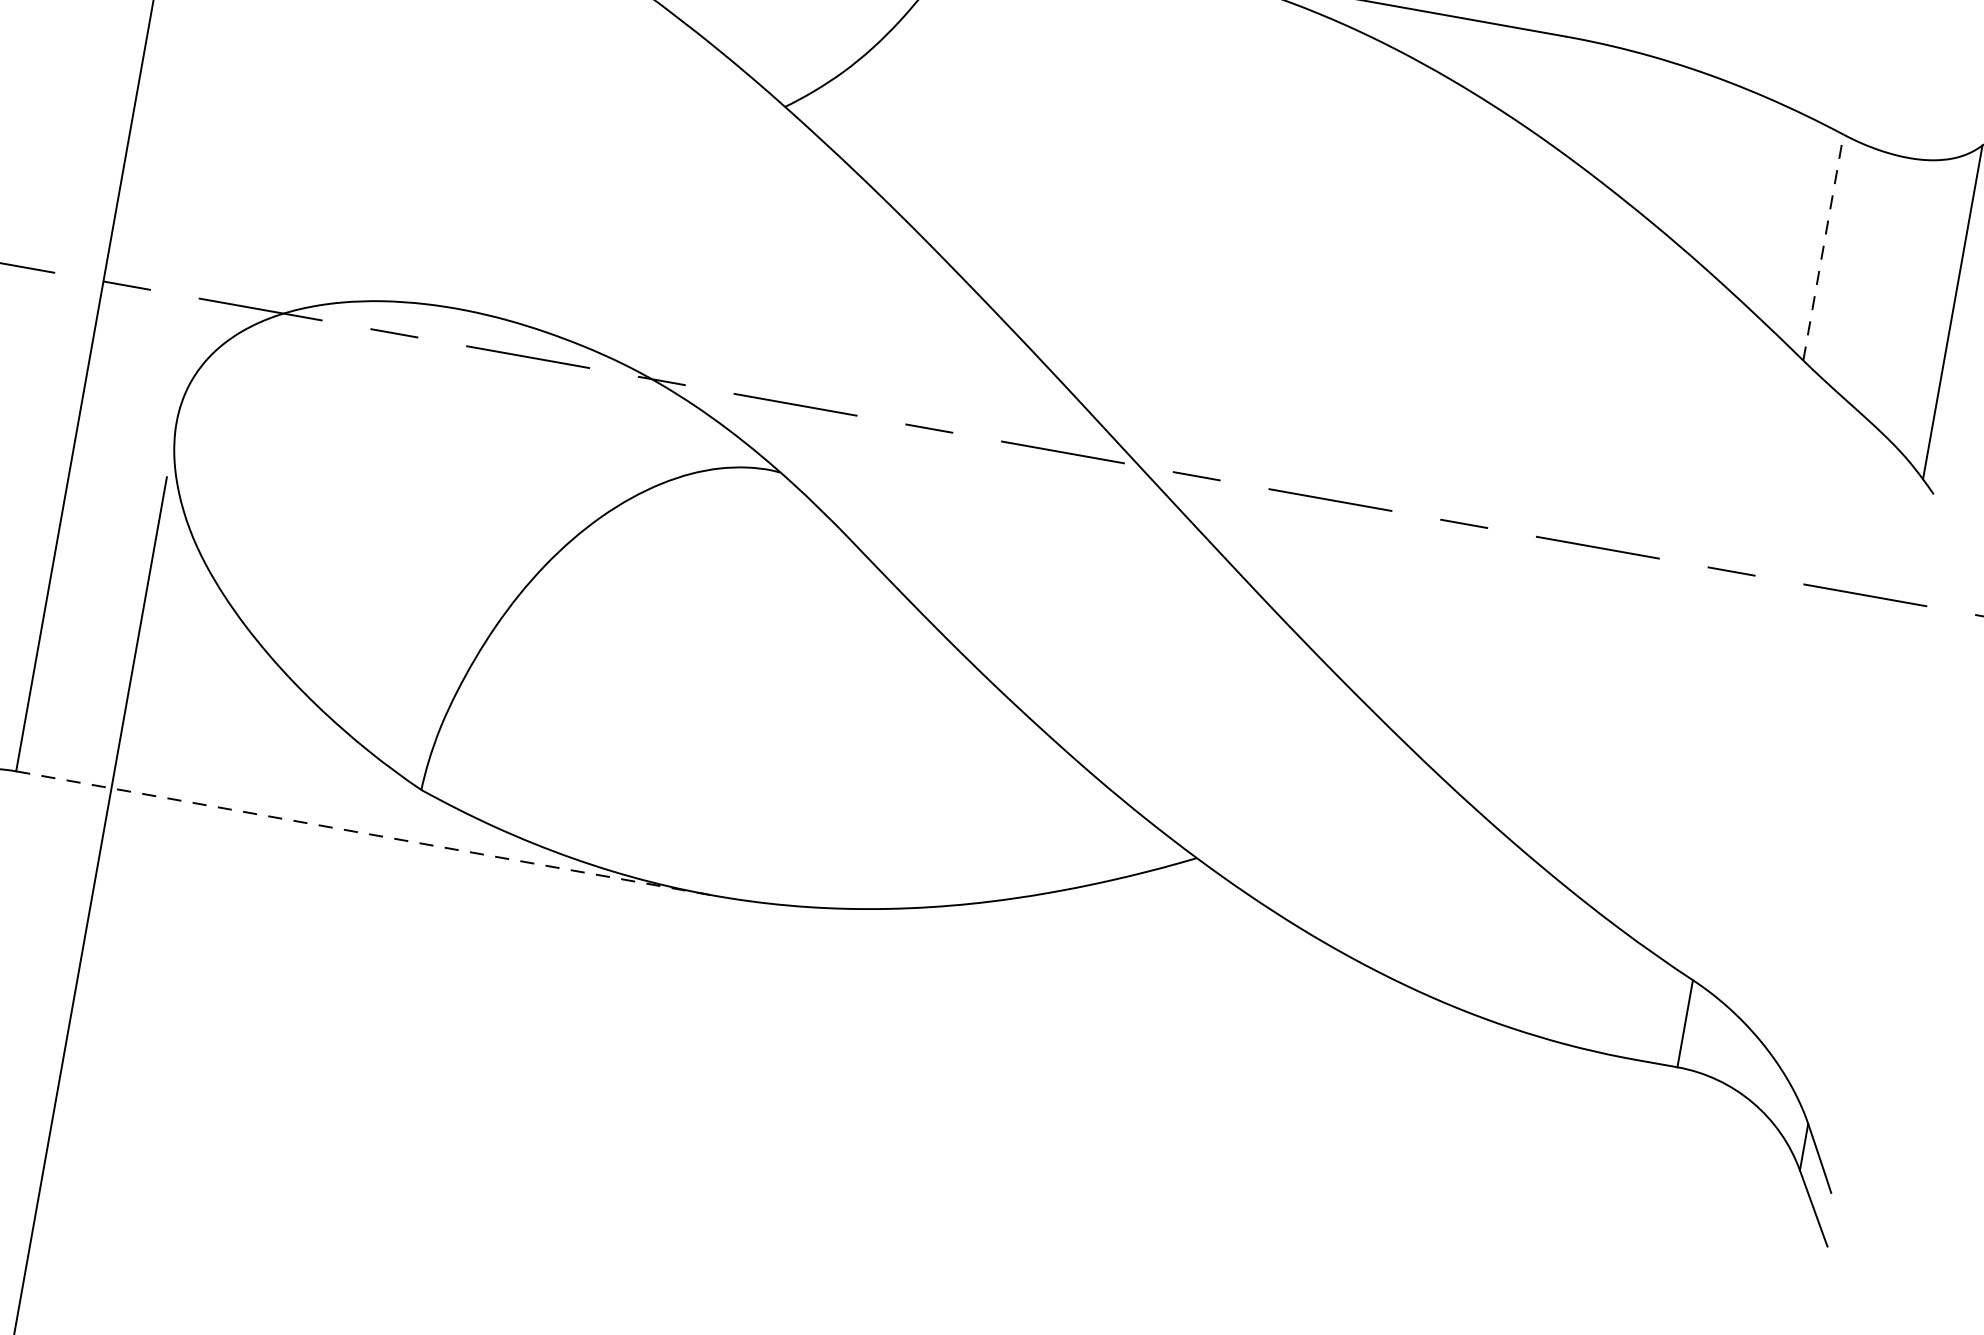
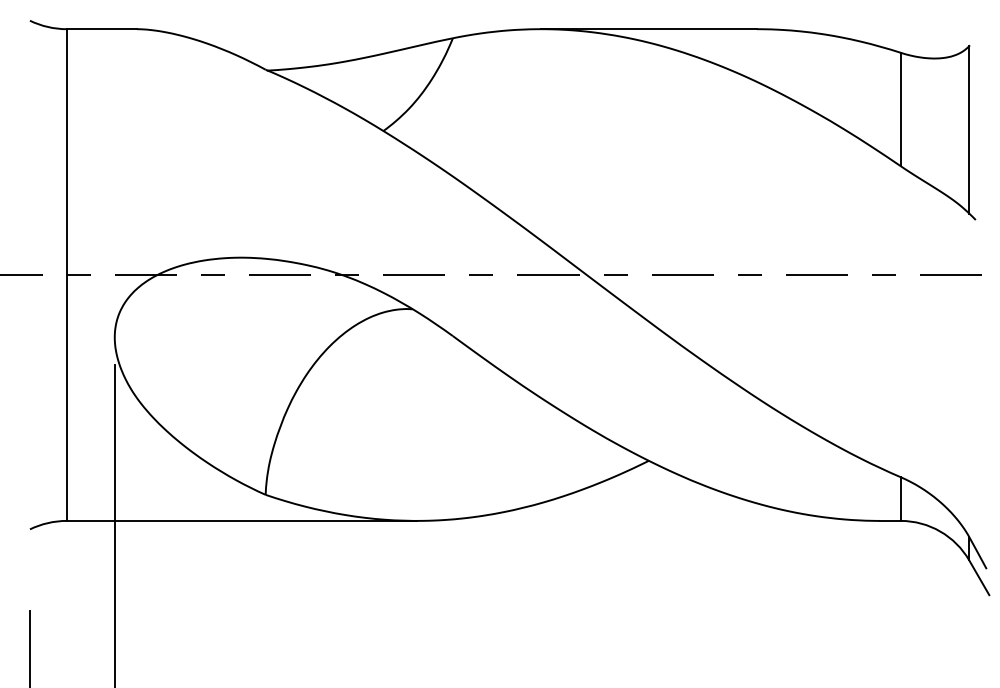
line: (1822, 247) -> (900, 109), dashed -> solid
line: (364, 832) -> (241, 520), dashed -> solid

